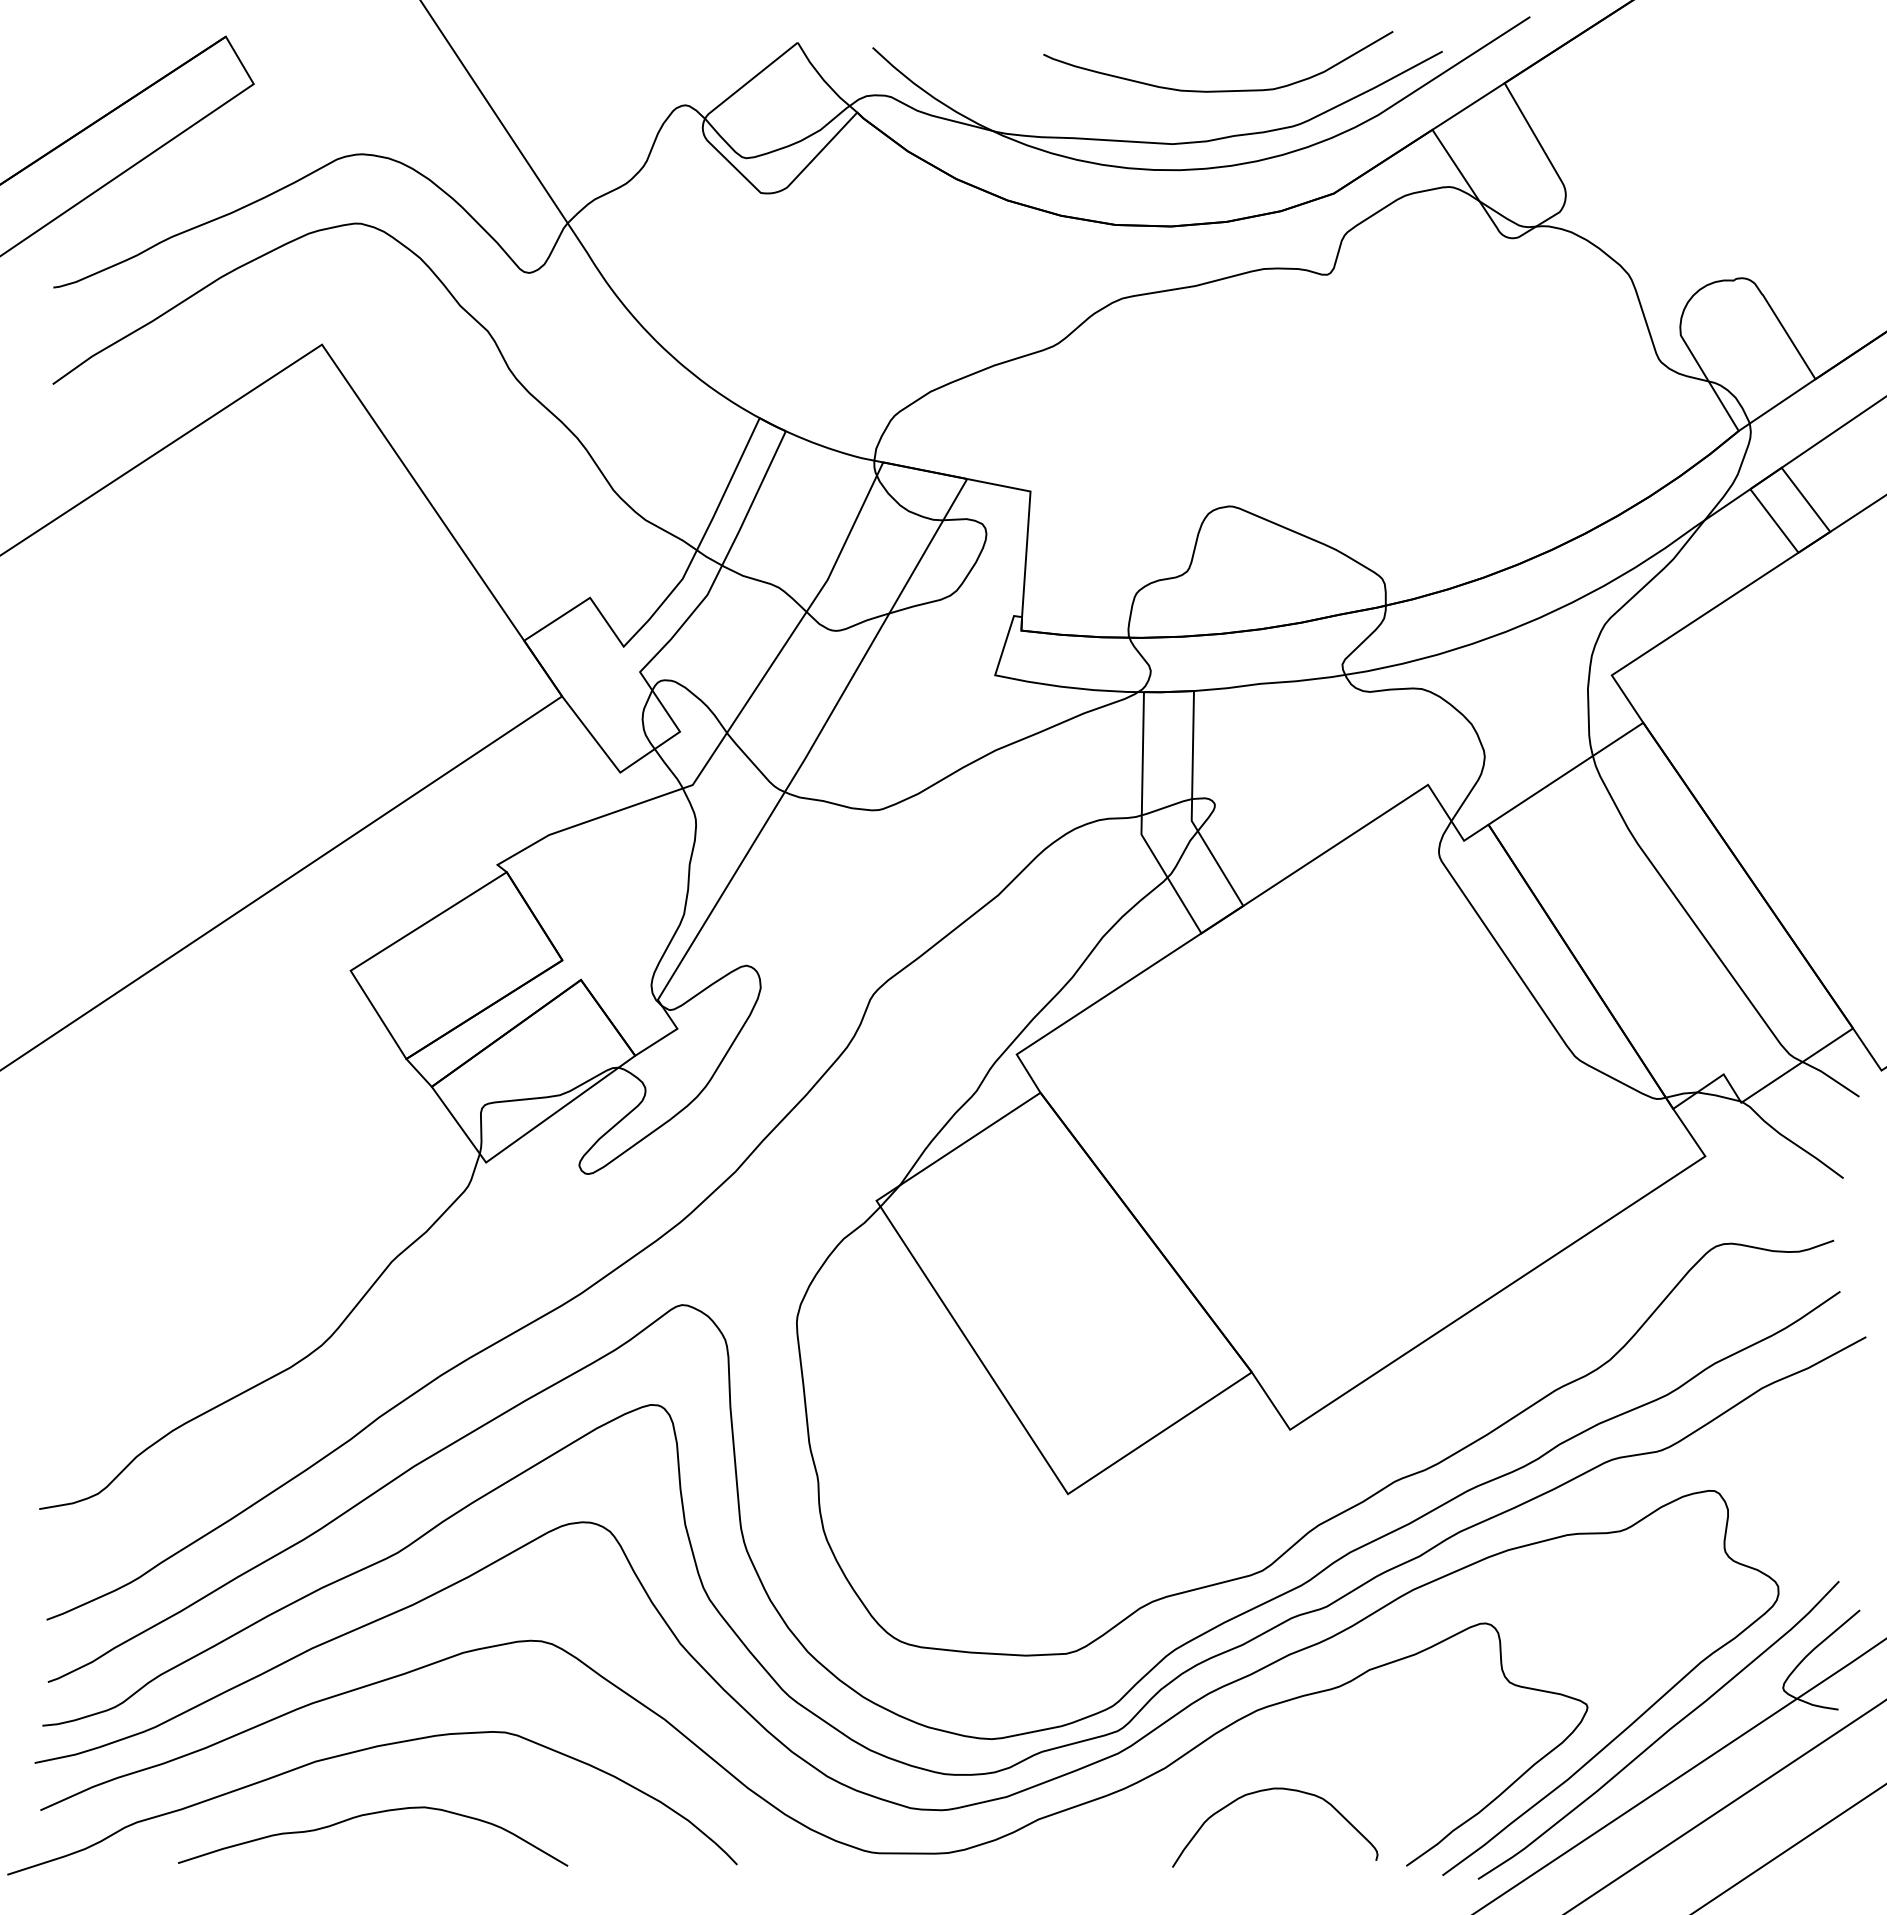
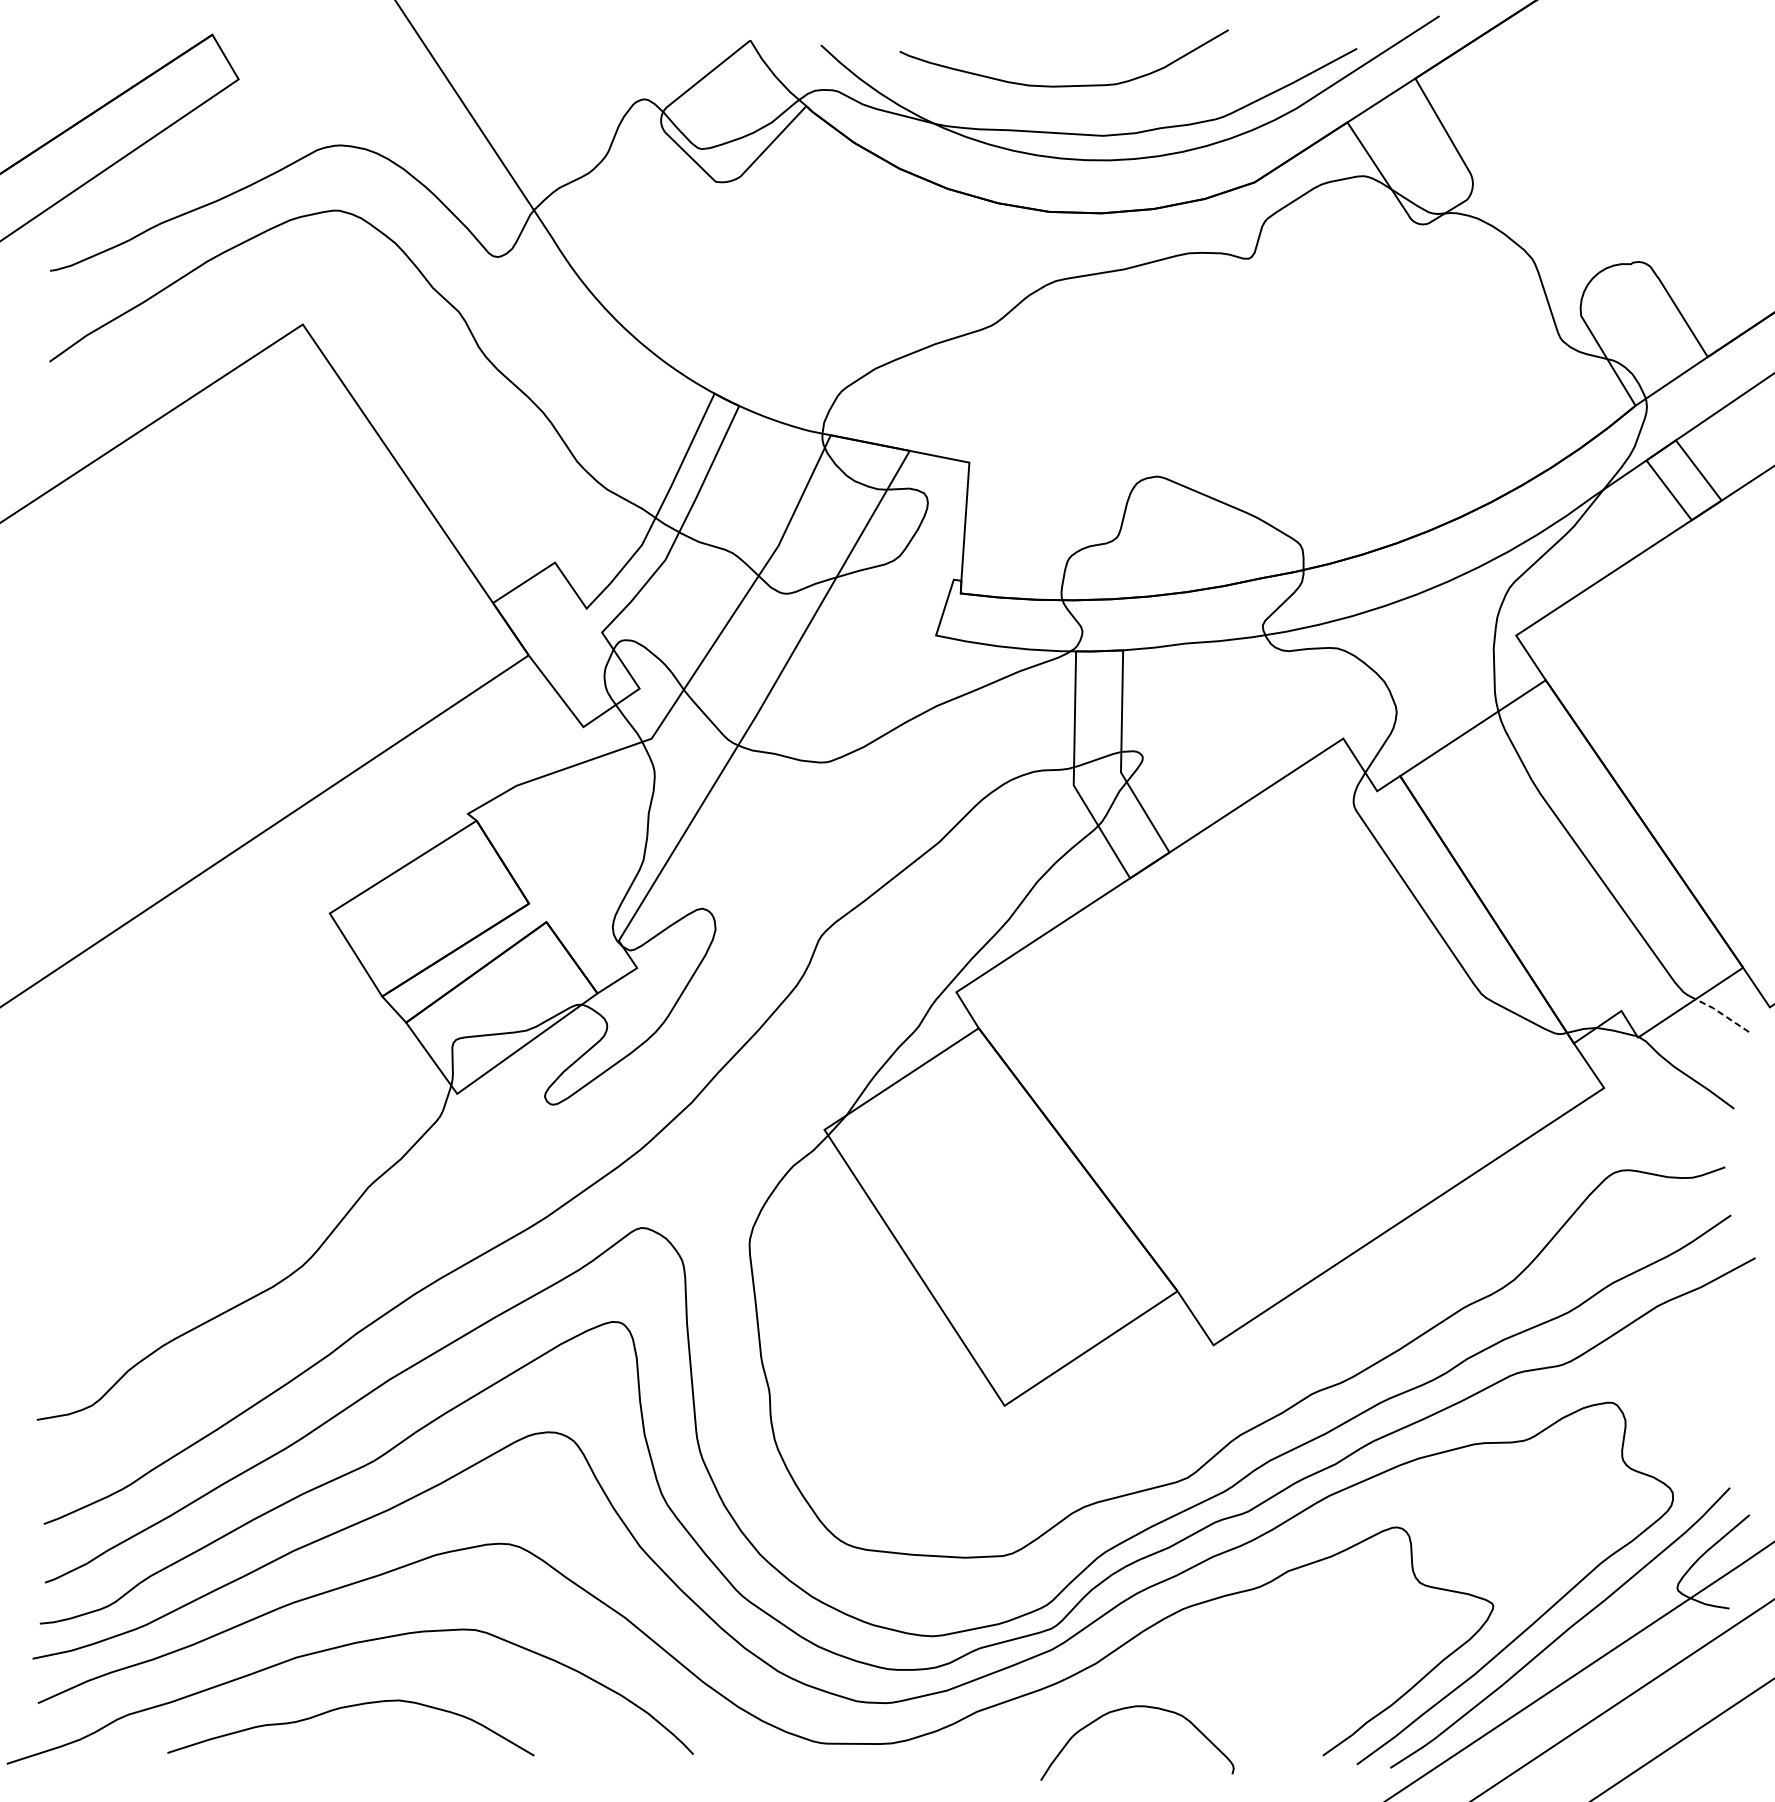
curve: (1218, 90) -> (1064, 85), moved
line: (1830, 1077) -> (1721, 1013), solid -> dashed
curve: (1269, 1790) -> (1132, 1708), moved

